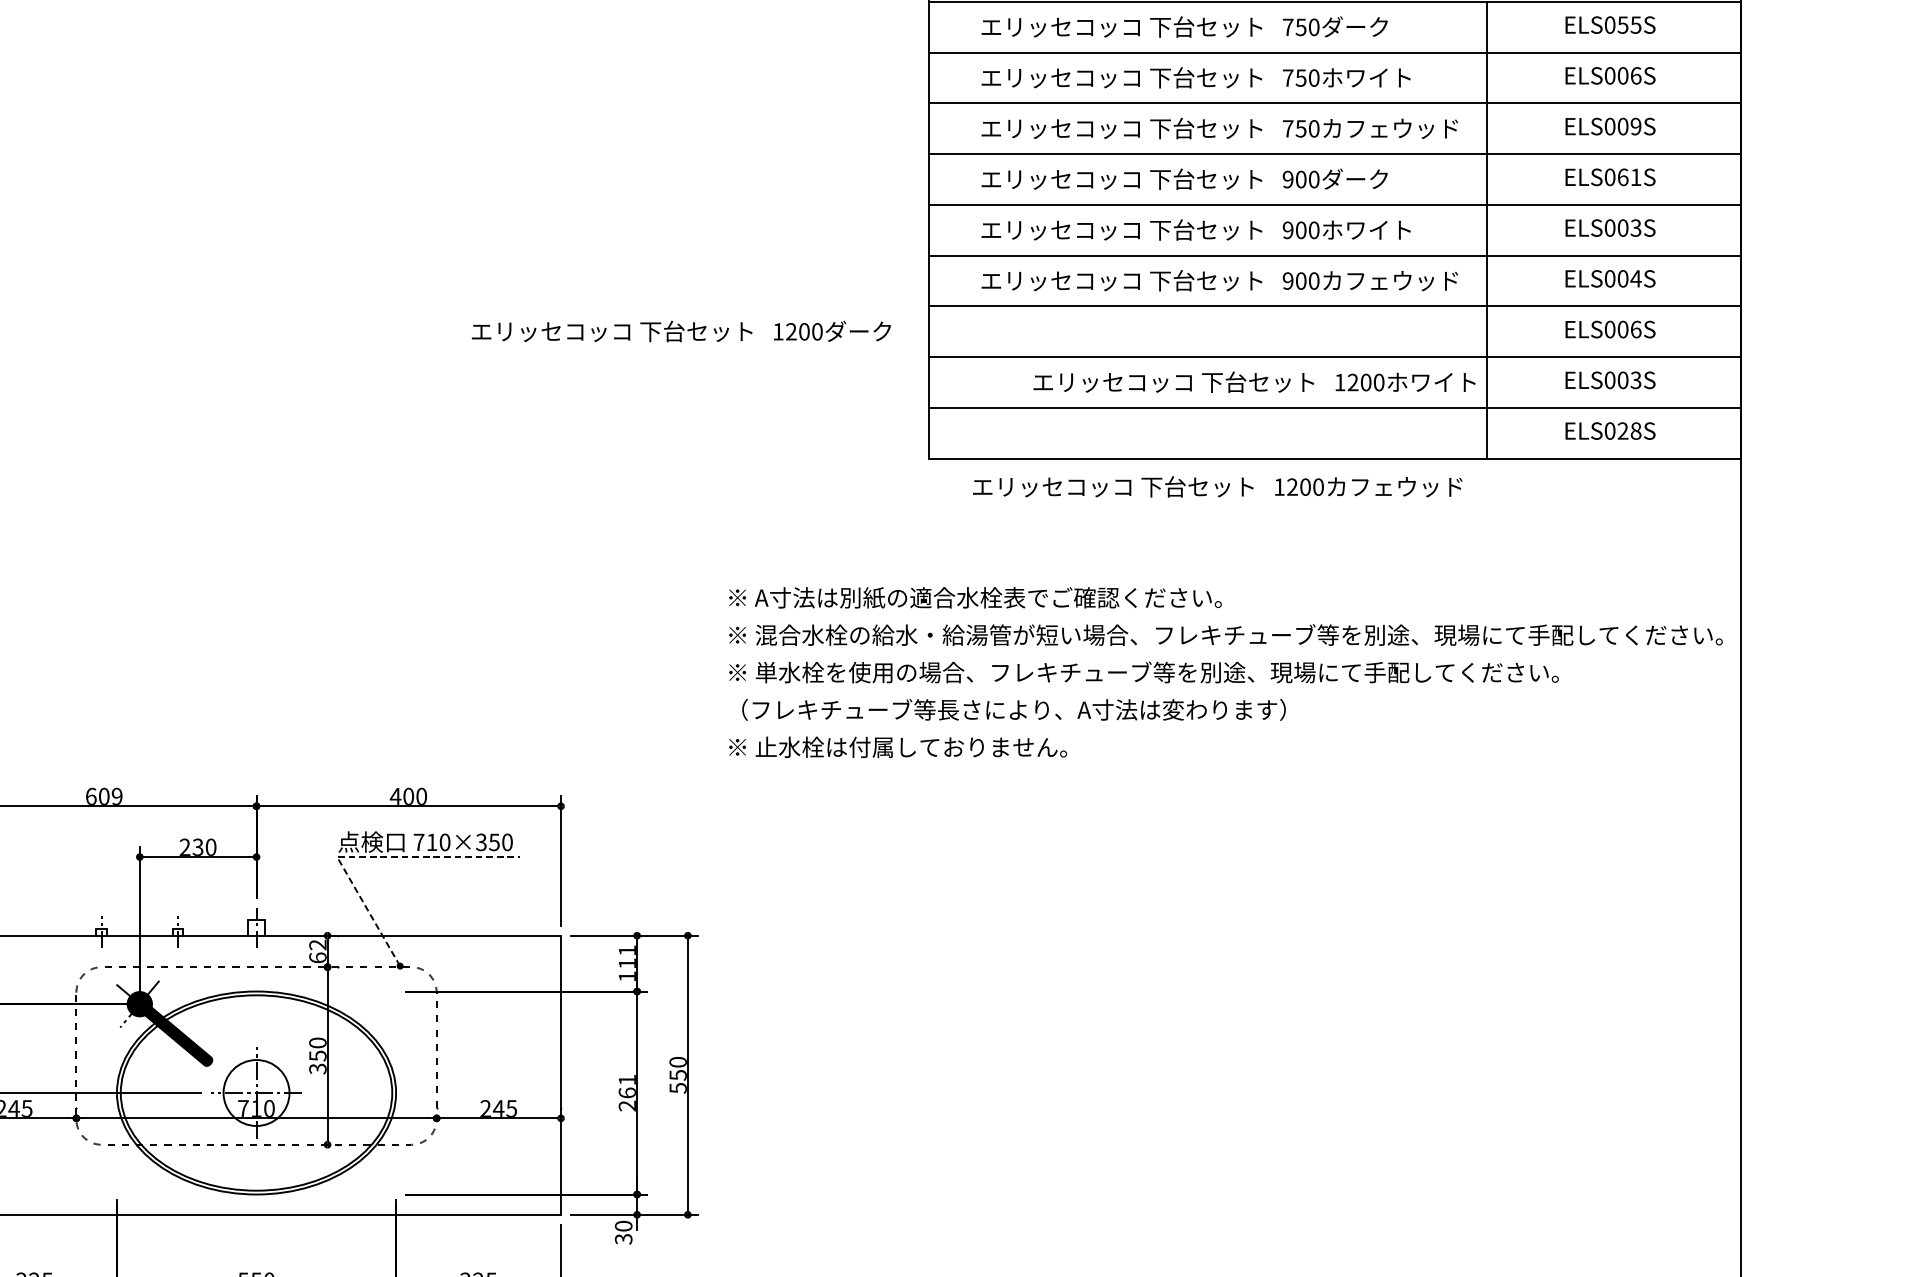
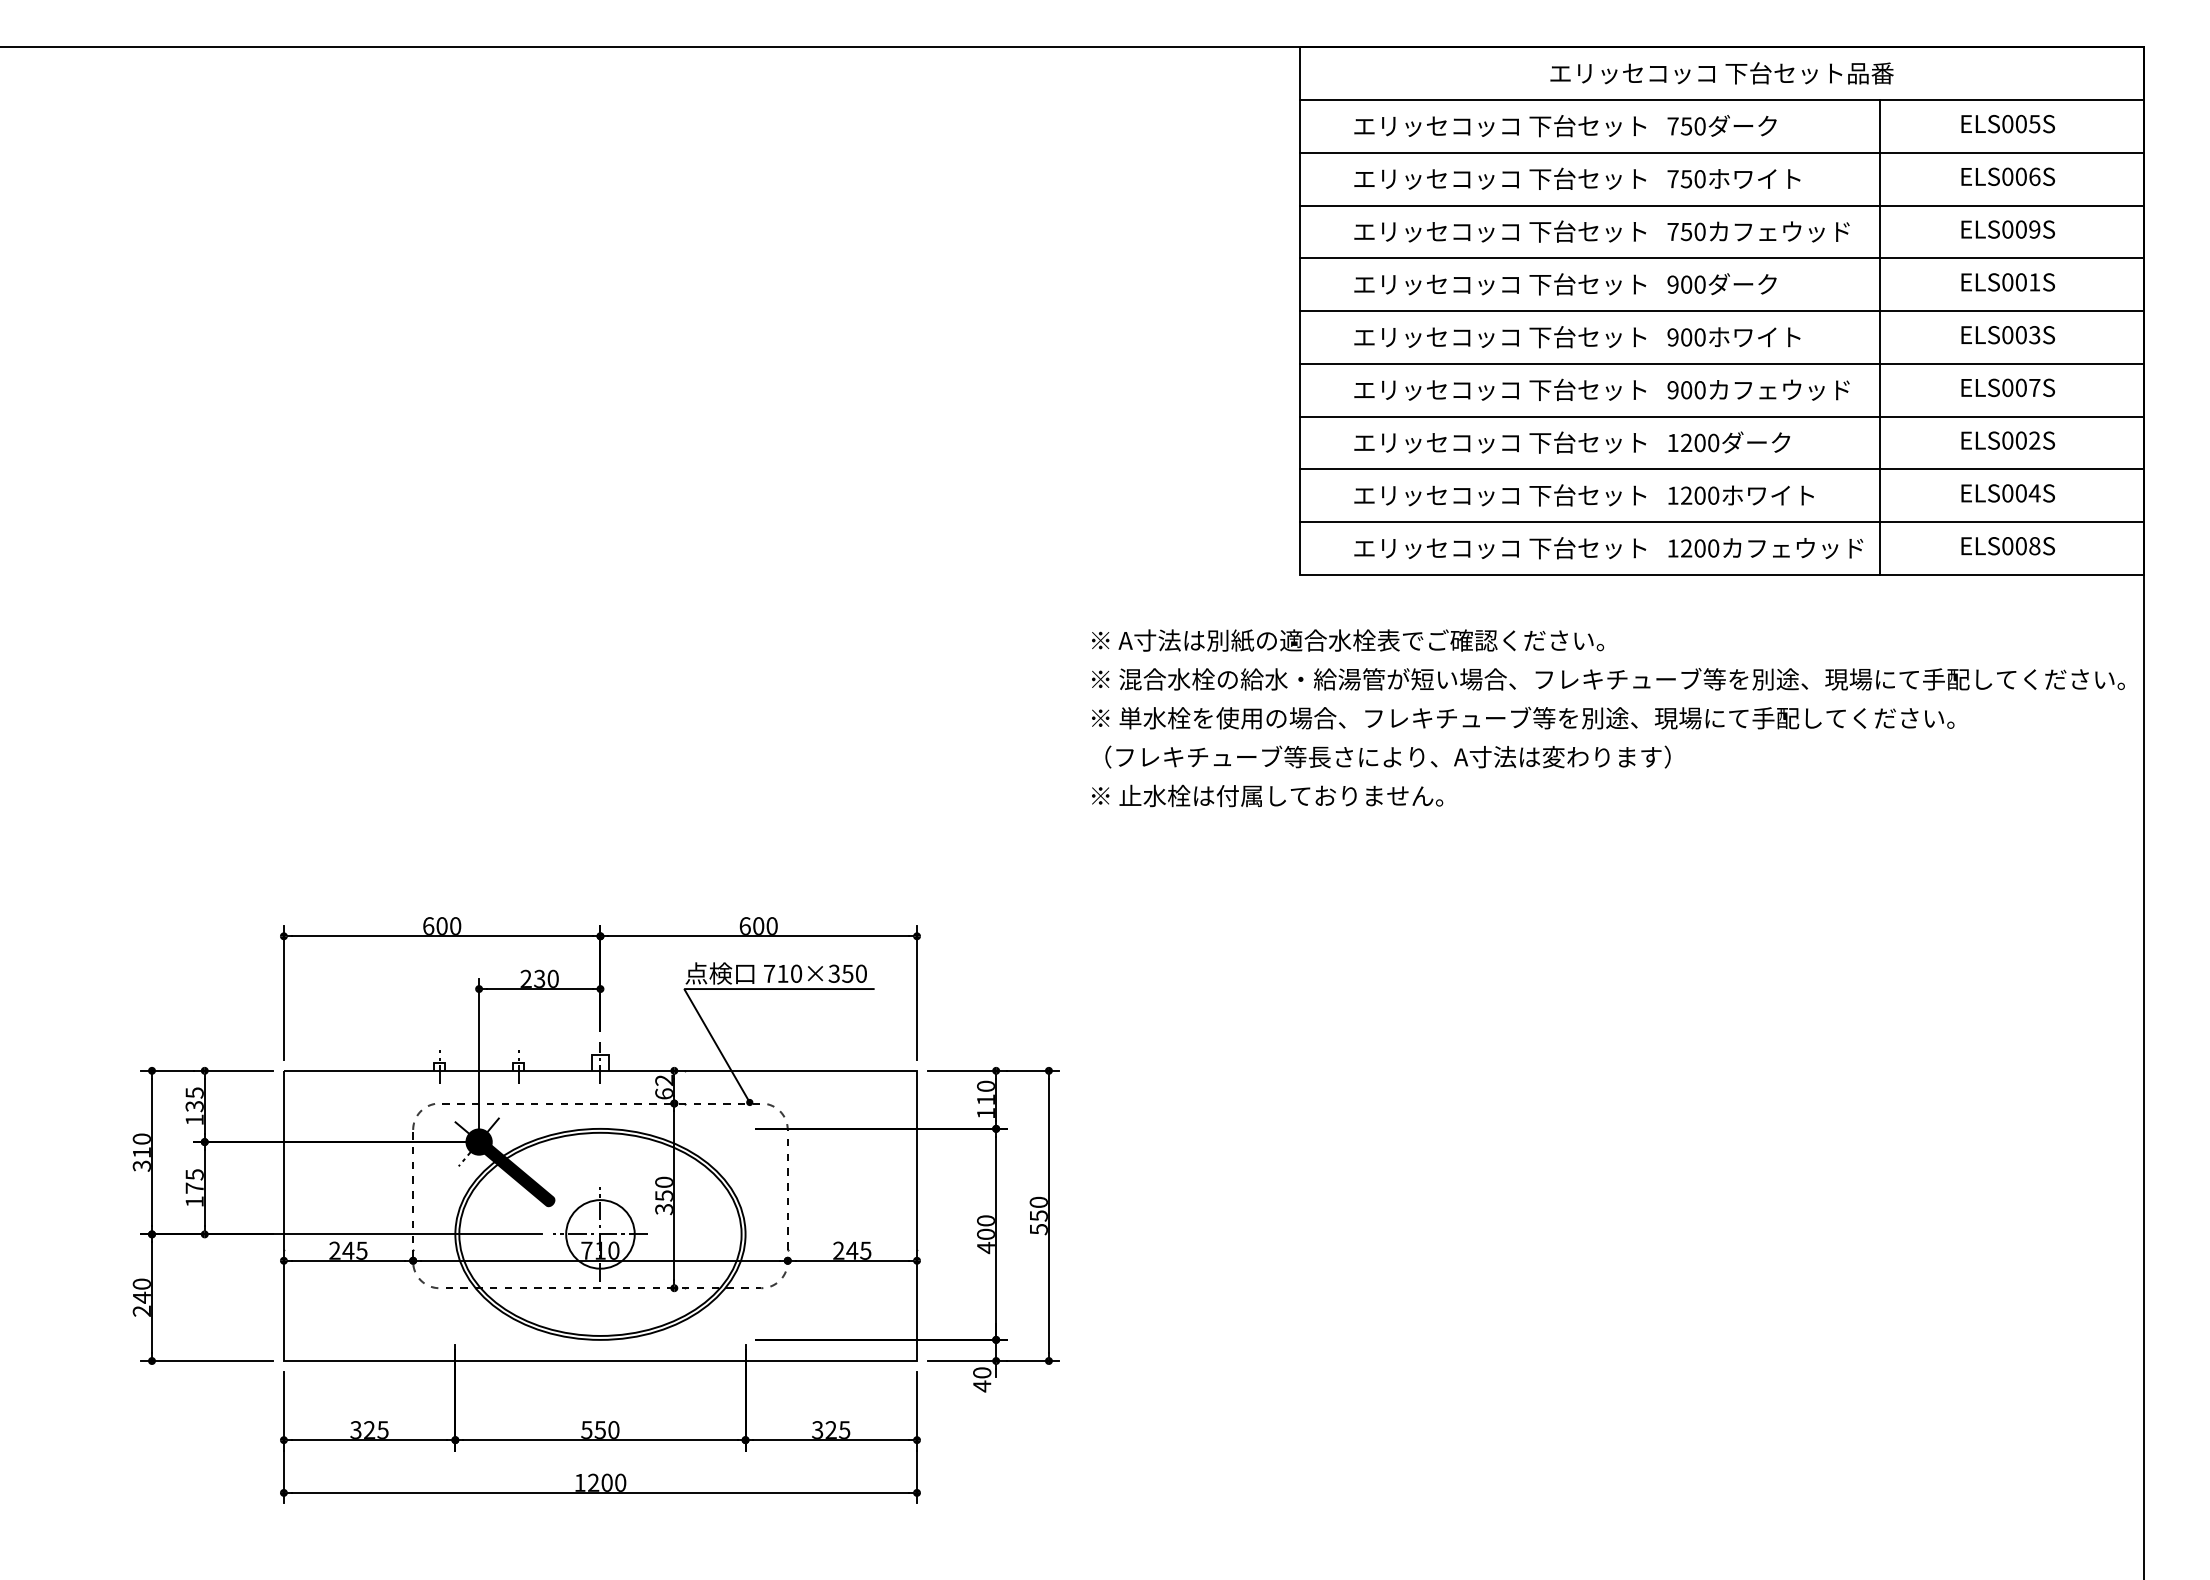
text: (1622, 24) -> (2020, 123), ELS055S -> ELS005S
text: (1622, 177) -> (2020, 282), ELS061S -> ELS001S
text: (1635, 278) -> (2034, 387), ELS004S -> ELS007S
text: (1635, 329) -> (2034, 440), ELS006S -> ELS002S
text: (681, 331) -> (1572, 442), moved
text: (1635, 380) -> (2034, 493), ELS003S -> ELS004S
text: (1253, 382) -> (1583, 495), moved
text: (1622, 431) -> (2020, 546), ELS028S -> ELS008S
text: (1217, 487) -> (1608, 548), moved
text: (1226, 672) -> (1608, 718), moved
text: (117, 795) -> (455, 925), 609 -> 600
text: (396, 795) -> (745, 925), 400 -> 600
line: (366, 857) -> (714, 989), dashed -> solid
text: (626, 949) -> (985, 1085), 111 -> 110
text: (626, 1093) -> (985, 1234), 261 -> 400
text: (623, 1239) -> (982, 1386), 30 -> 40

